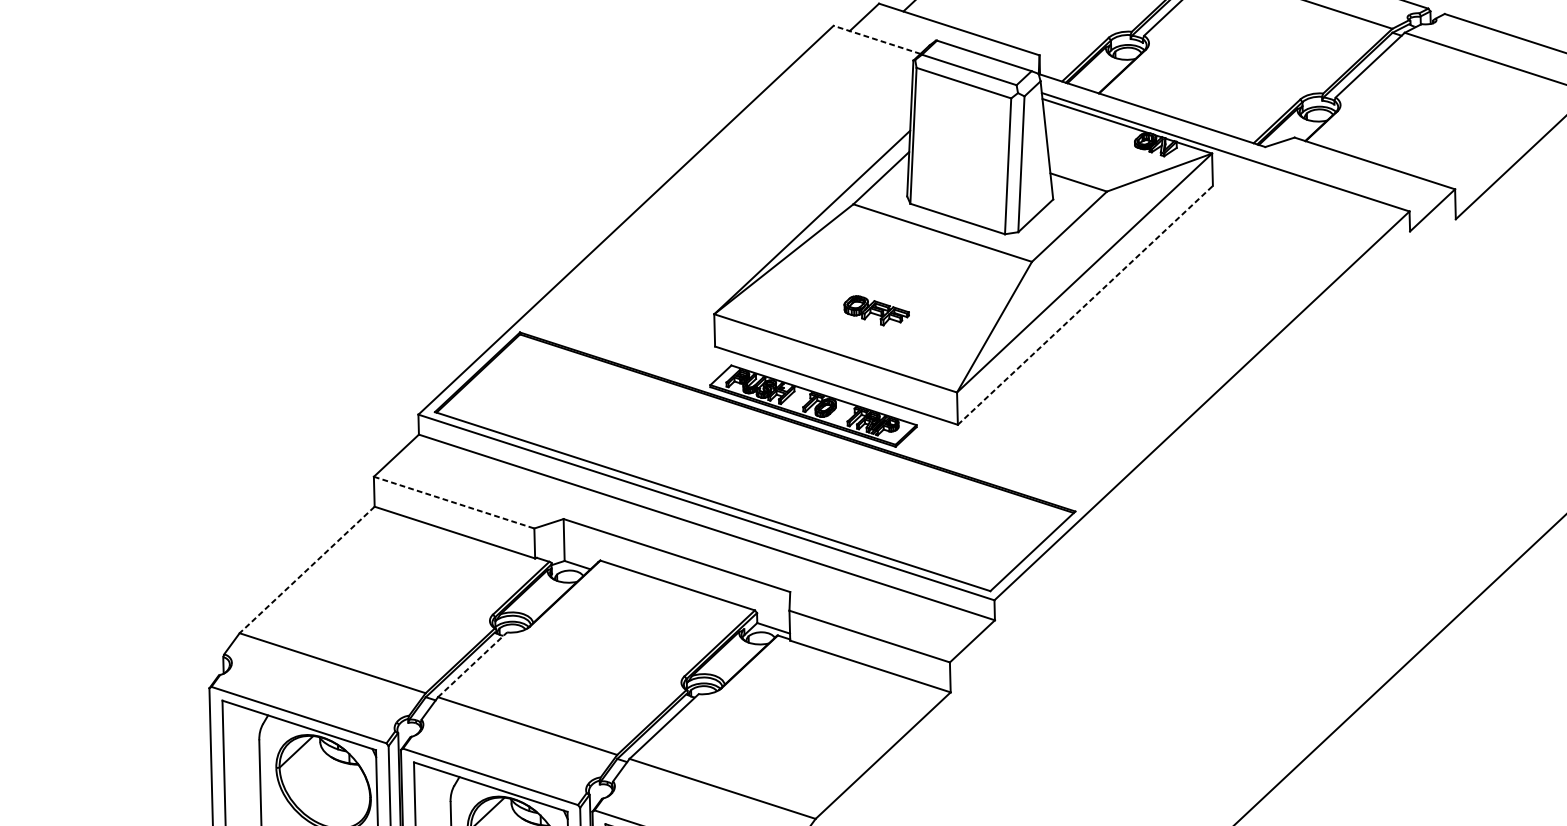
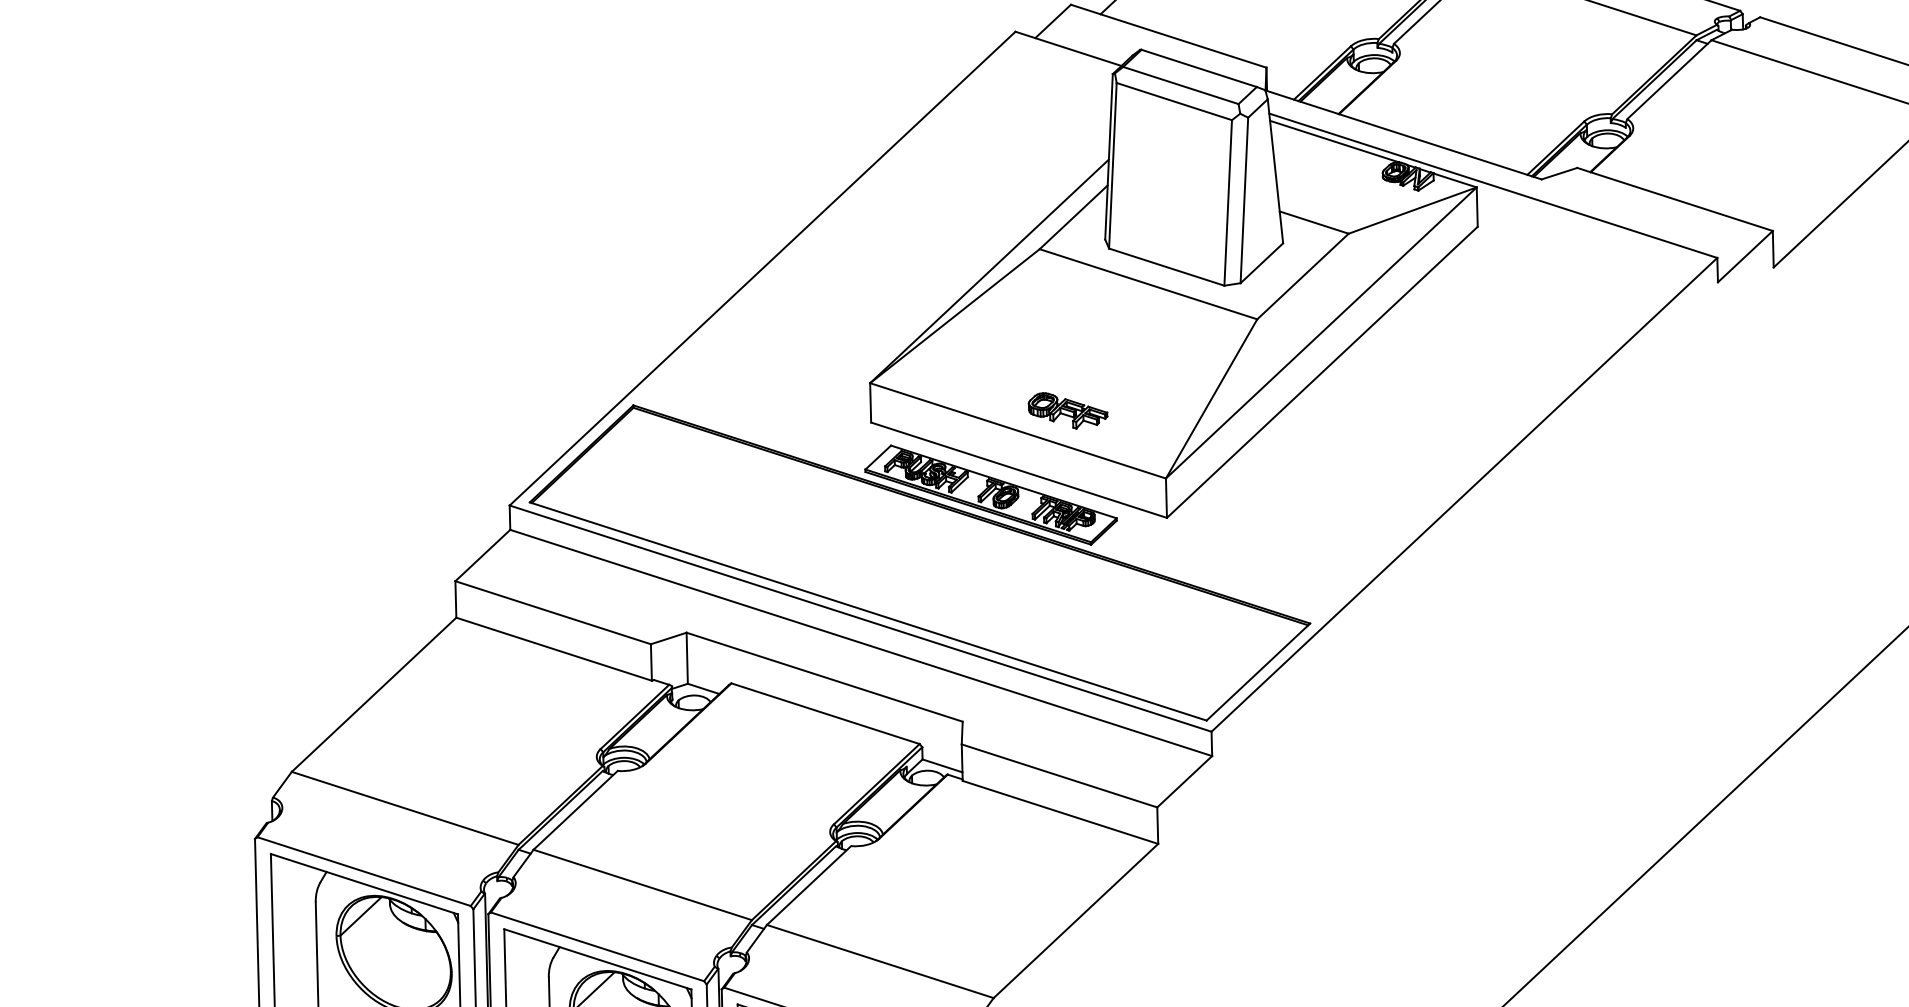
line: (877, 39) -> (1068, 48), dashed -> solid
line: (1085, 305) -> (1322, 372), dashed -> solid
part: (876, 310) -> (1067, 410), moved
line: (454, 502) -> (553, 612), dashed -> solid
line: (307, 569) -> (374, 694), dashed -> solid
line: (472, 664) -> (575, 810), dashed -> solid

